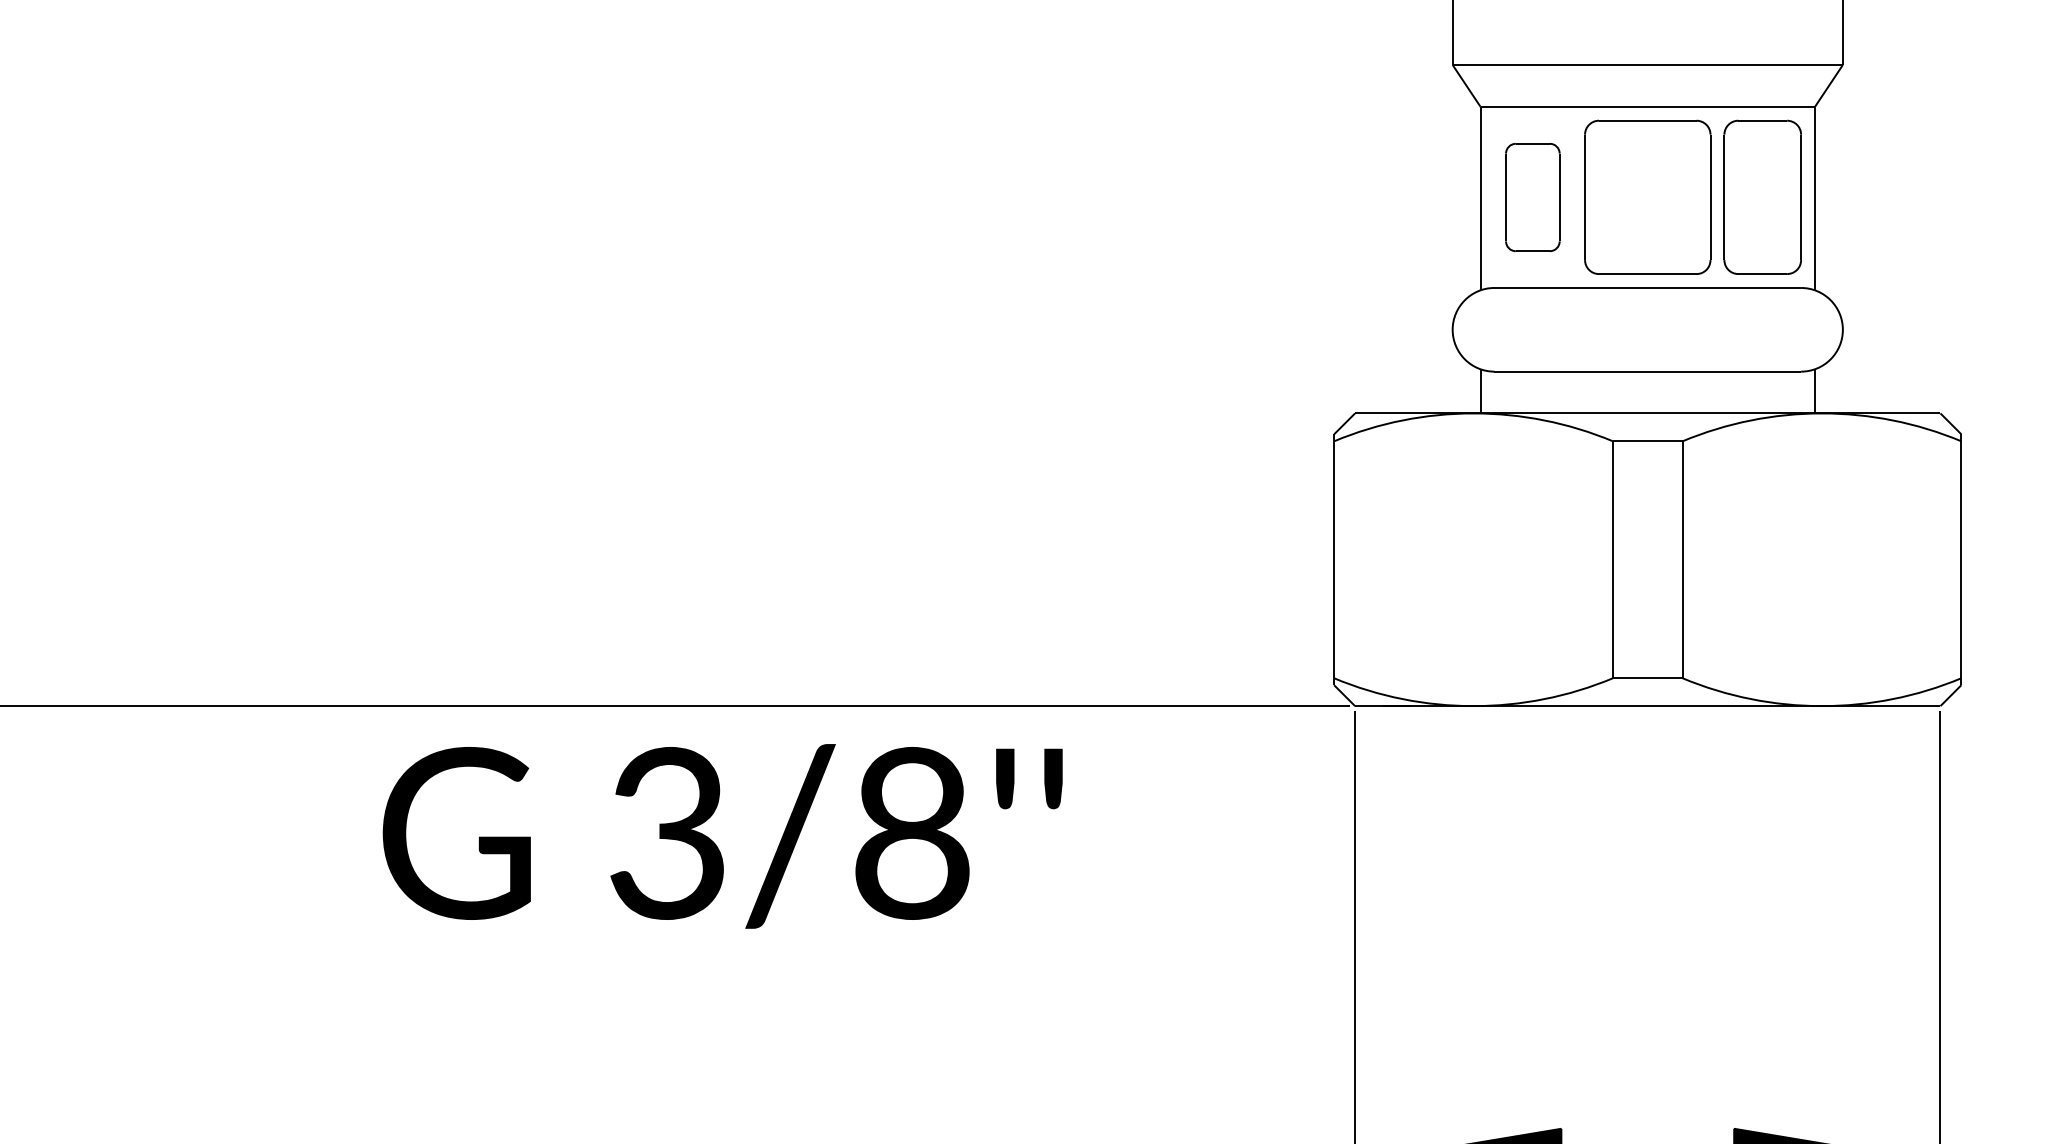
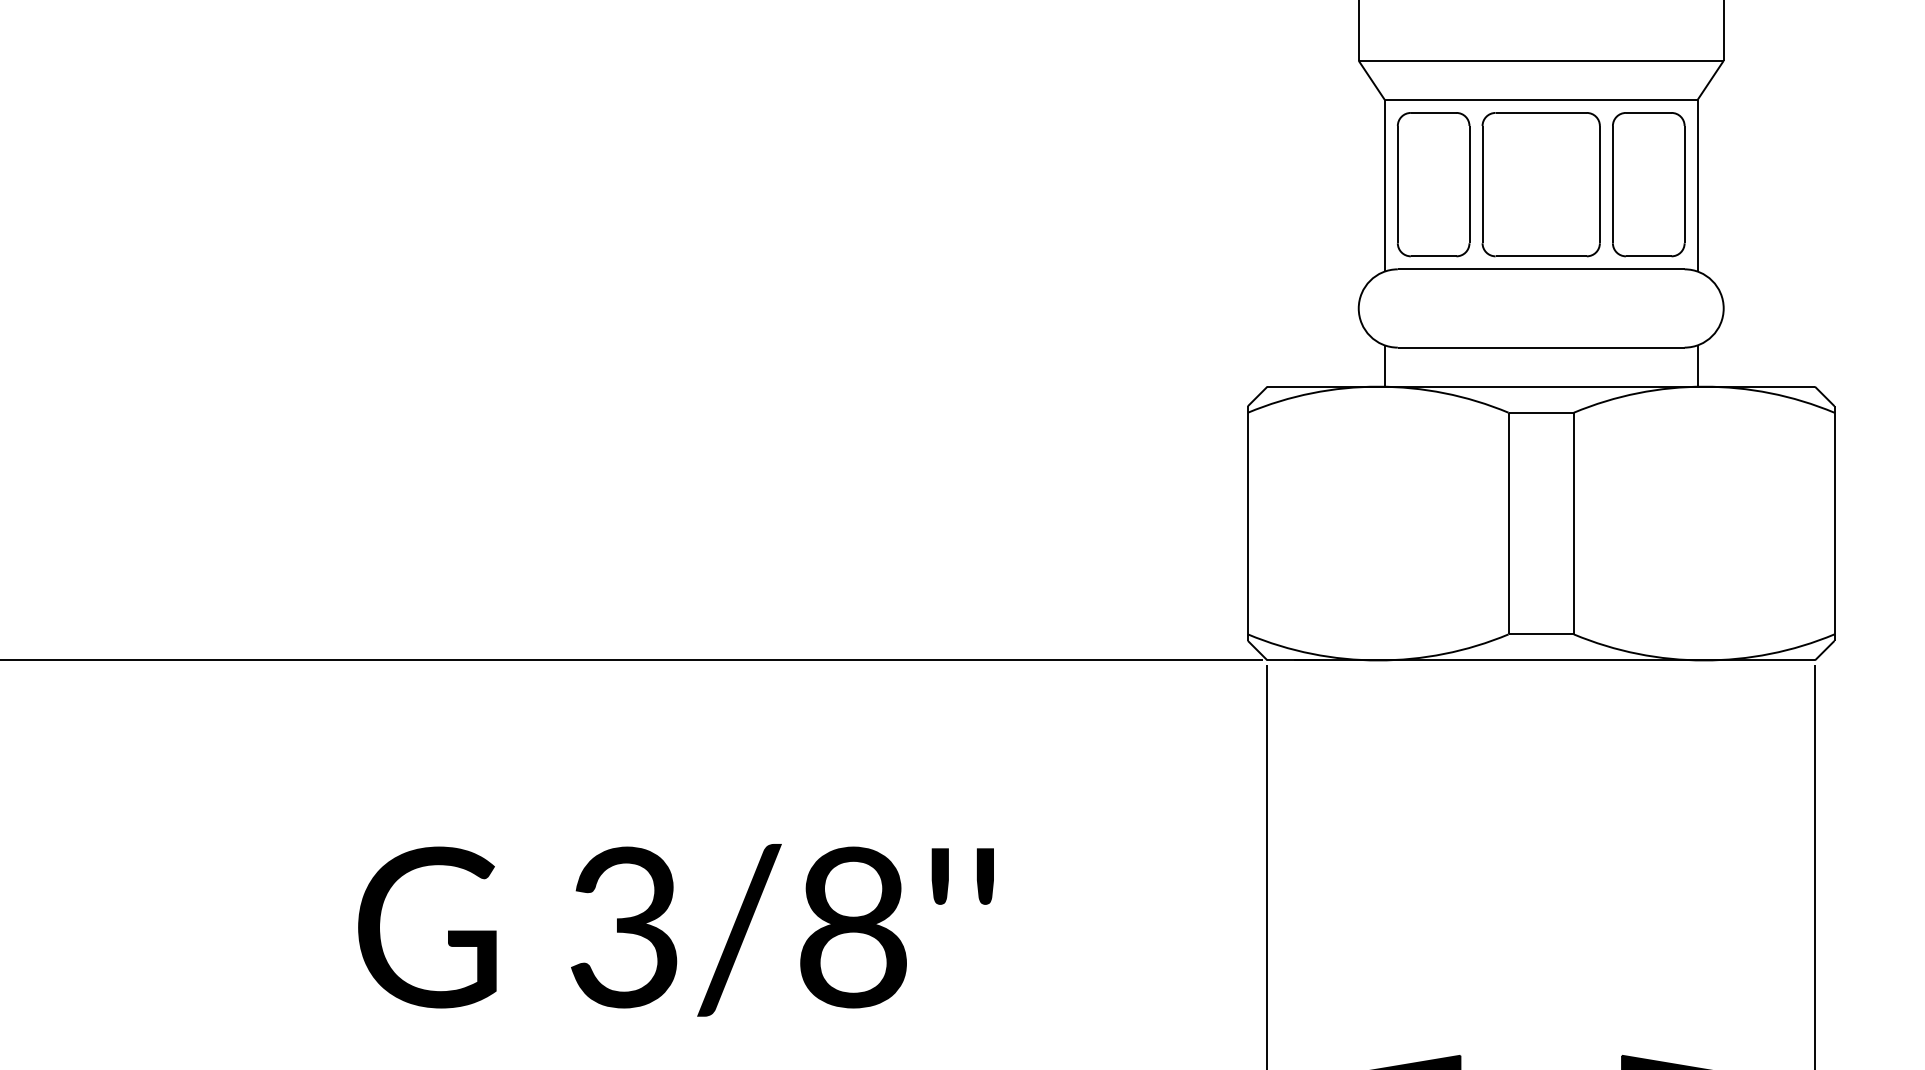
part: (1532, 197) -> (1433, 184), size x1.43
text: (722, 836) -> (675, 930), moved

